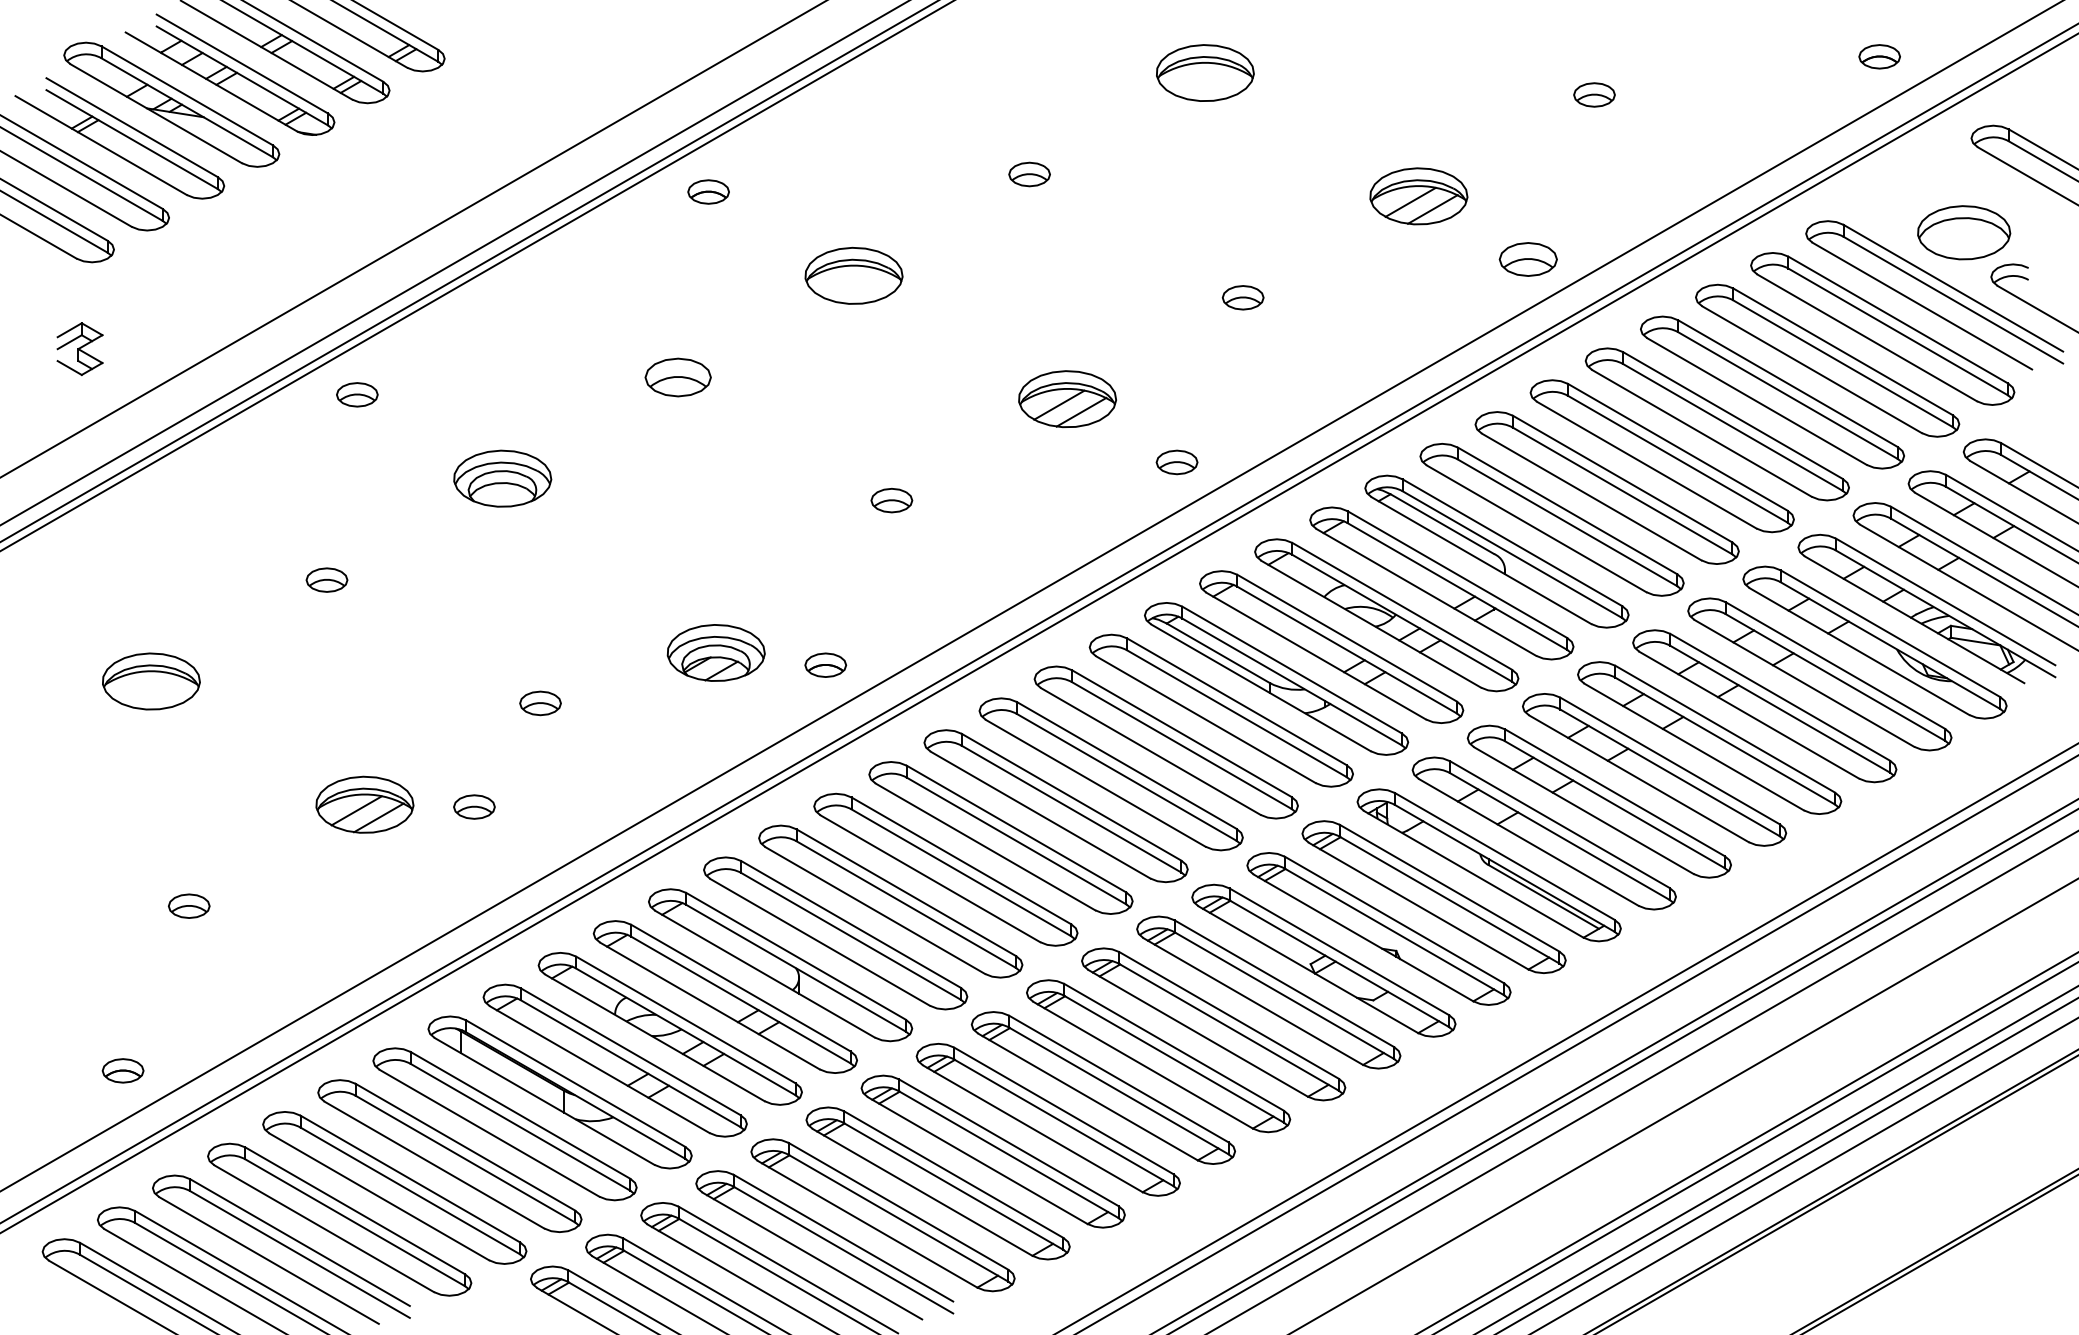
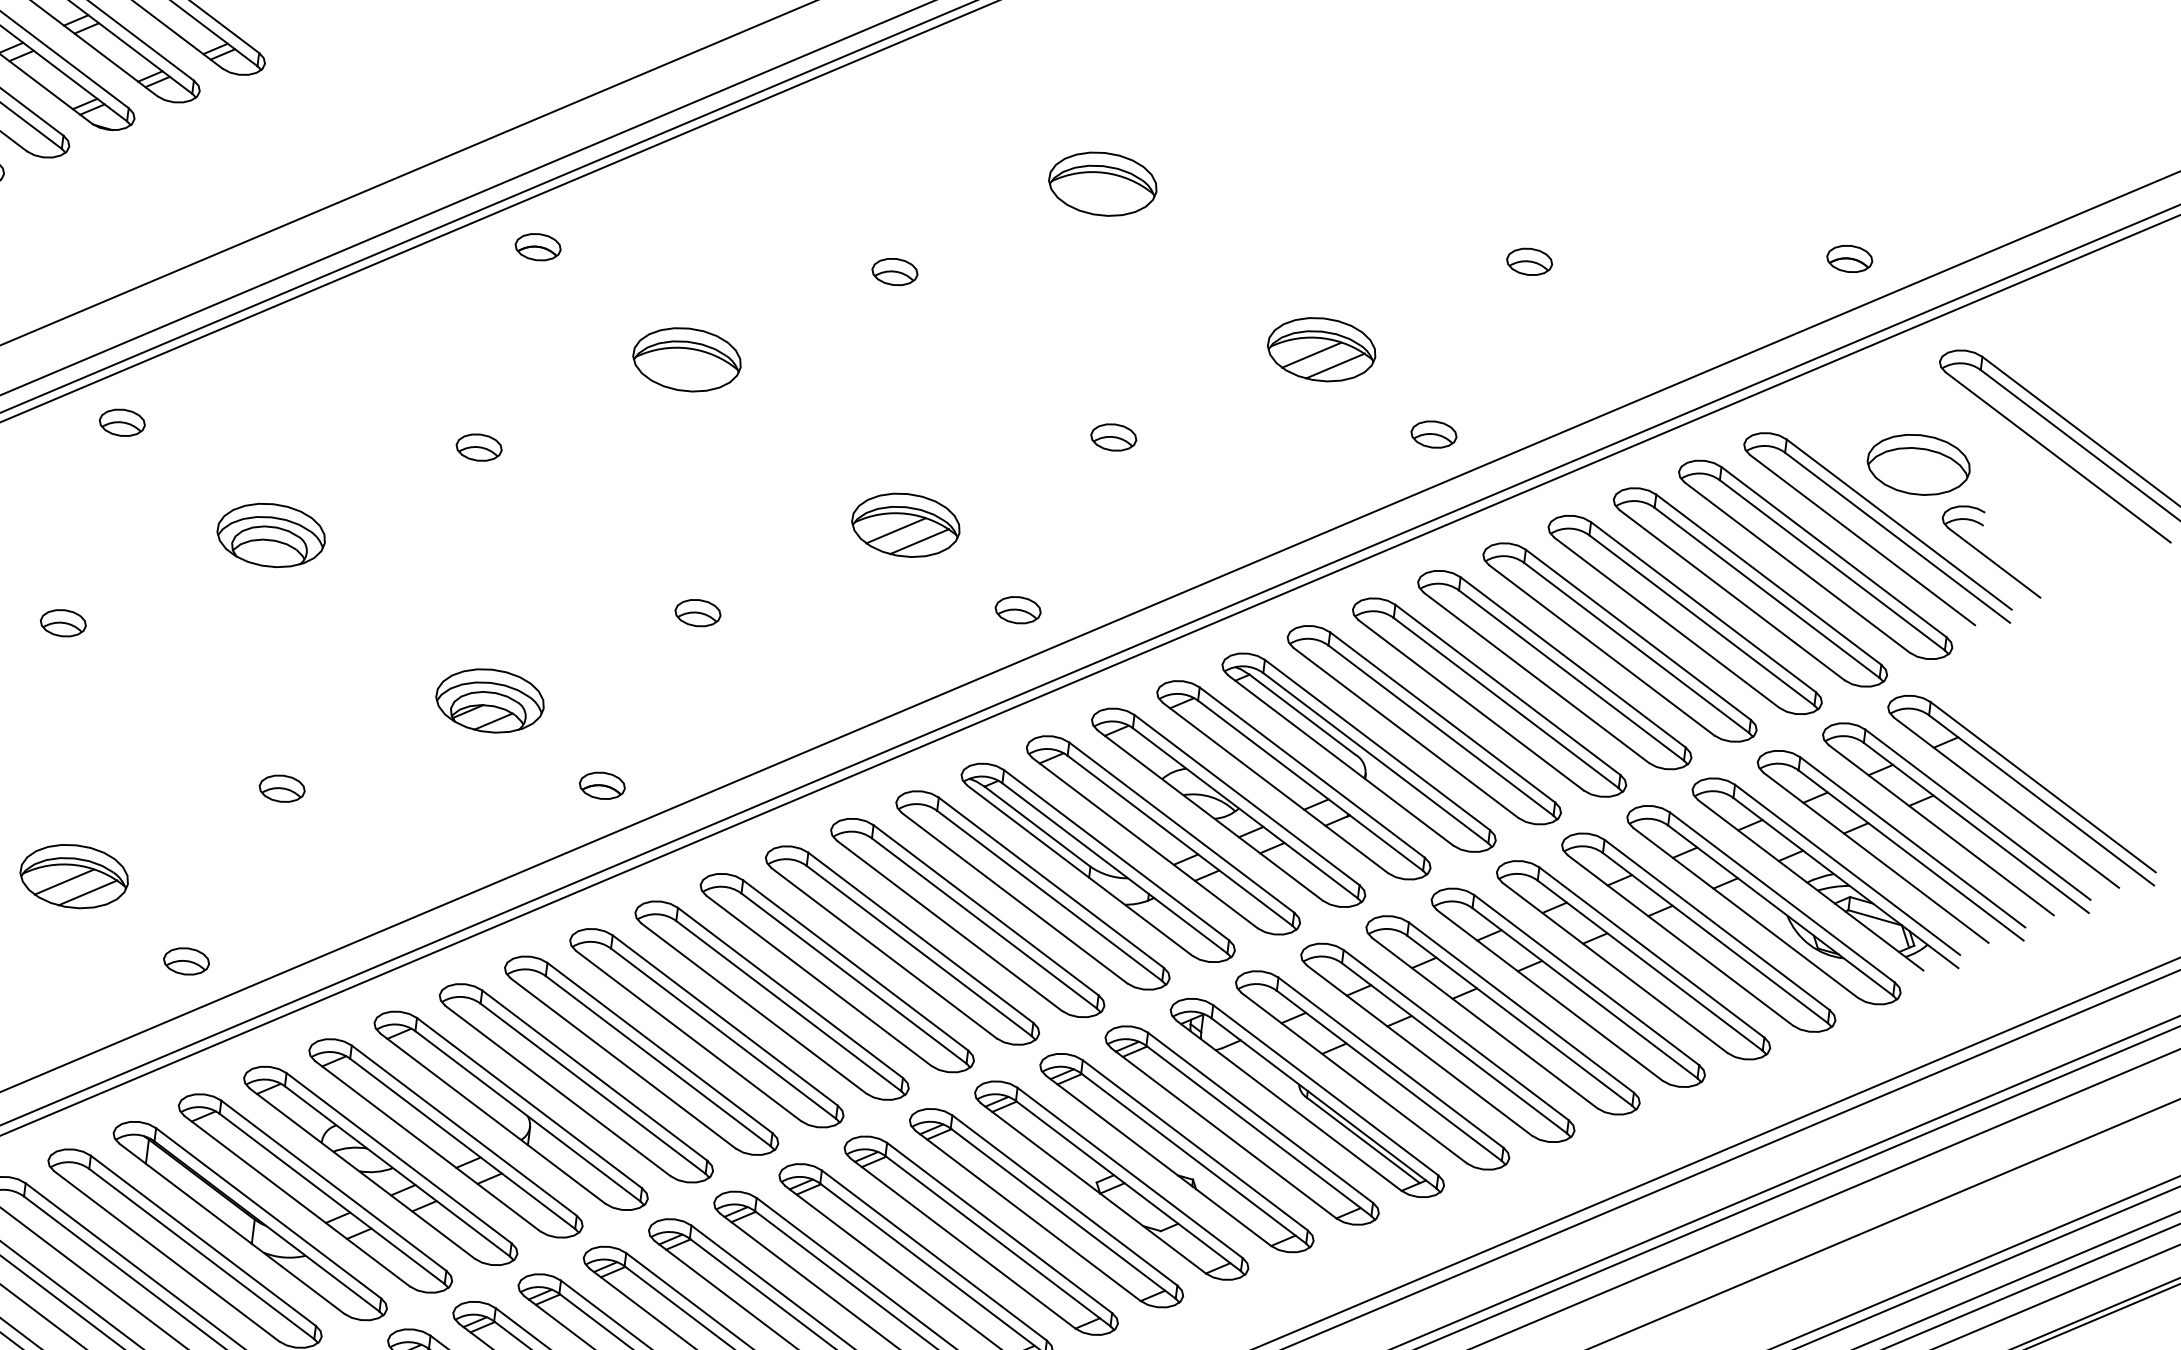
part: (1528, 259) -> (1434, 434), size x0.71
part: (678, 376) -> (479, 446), size x0.62
part: (715, 652) -> (489, 700), moved
part: (474, 806) -> (186, 960), moved

